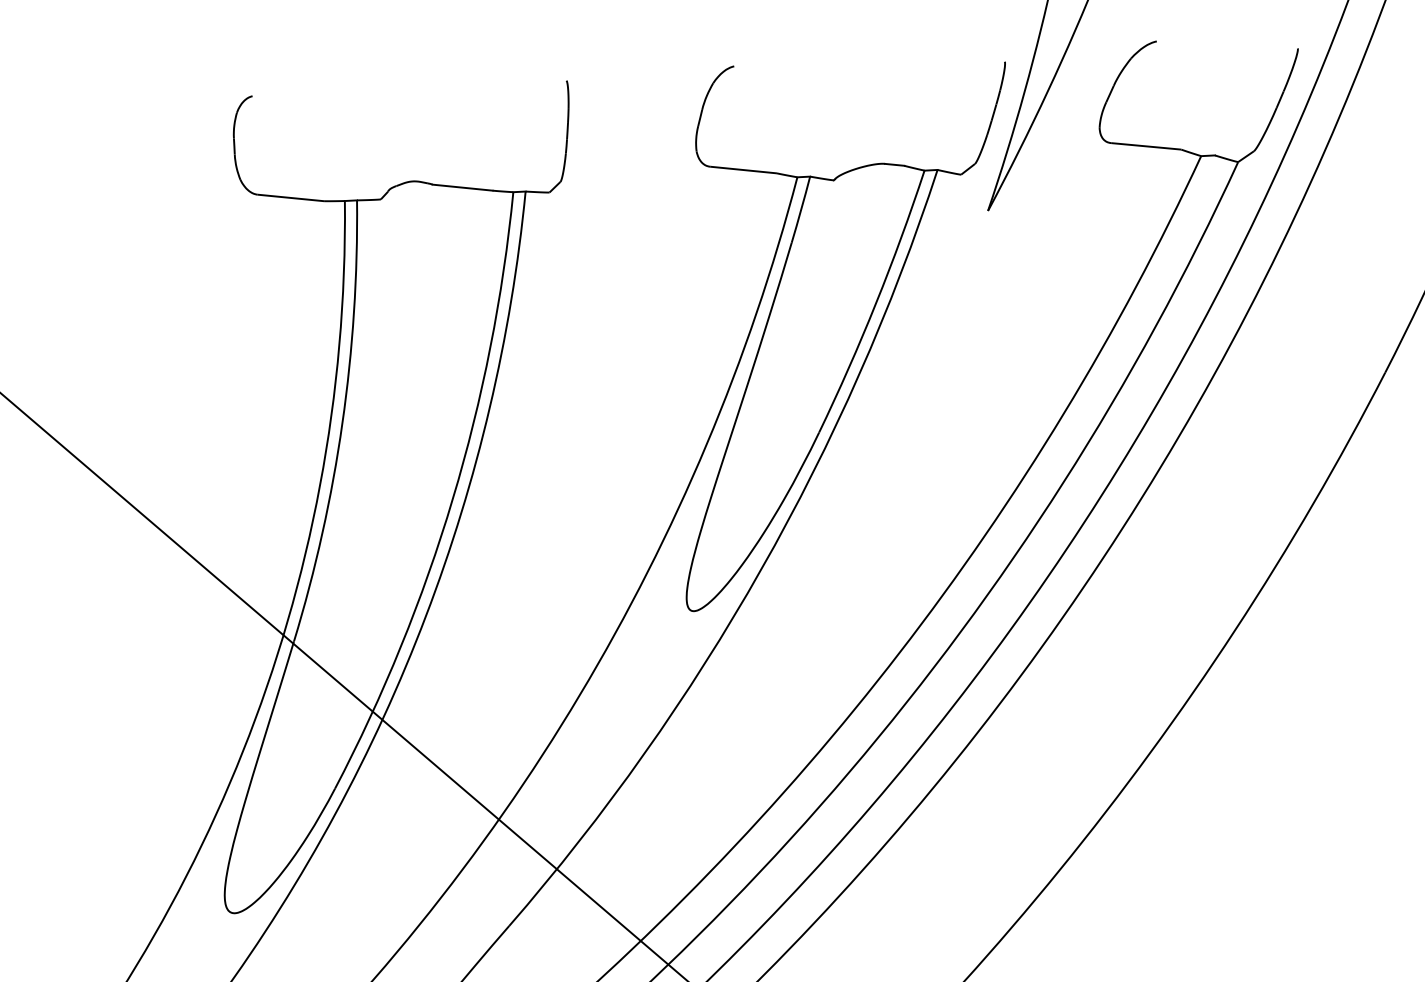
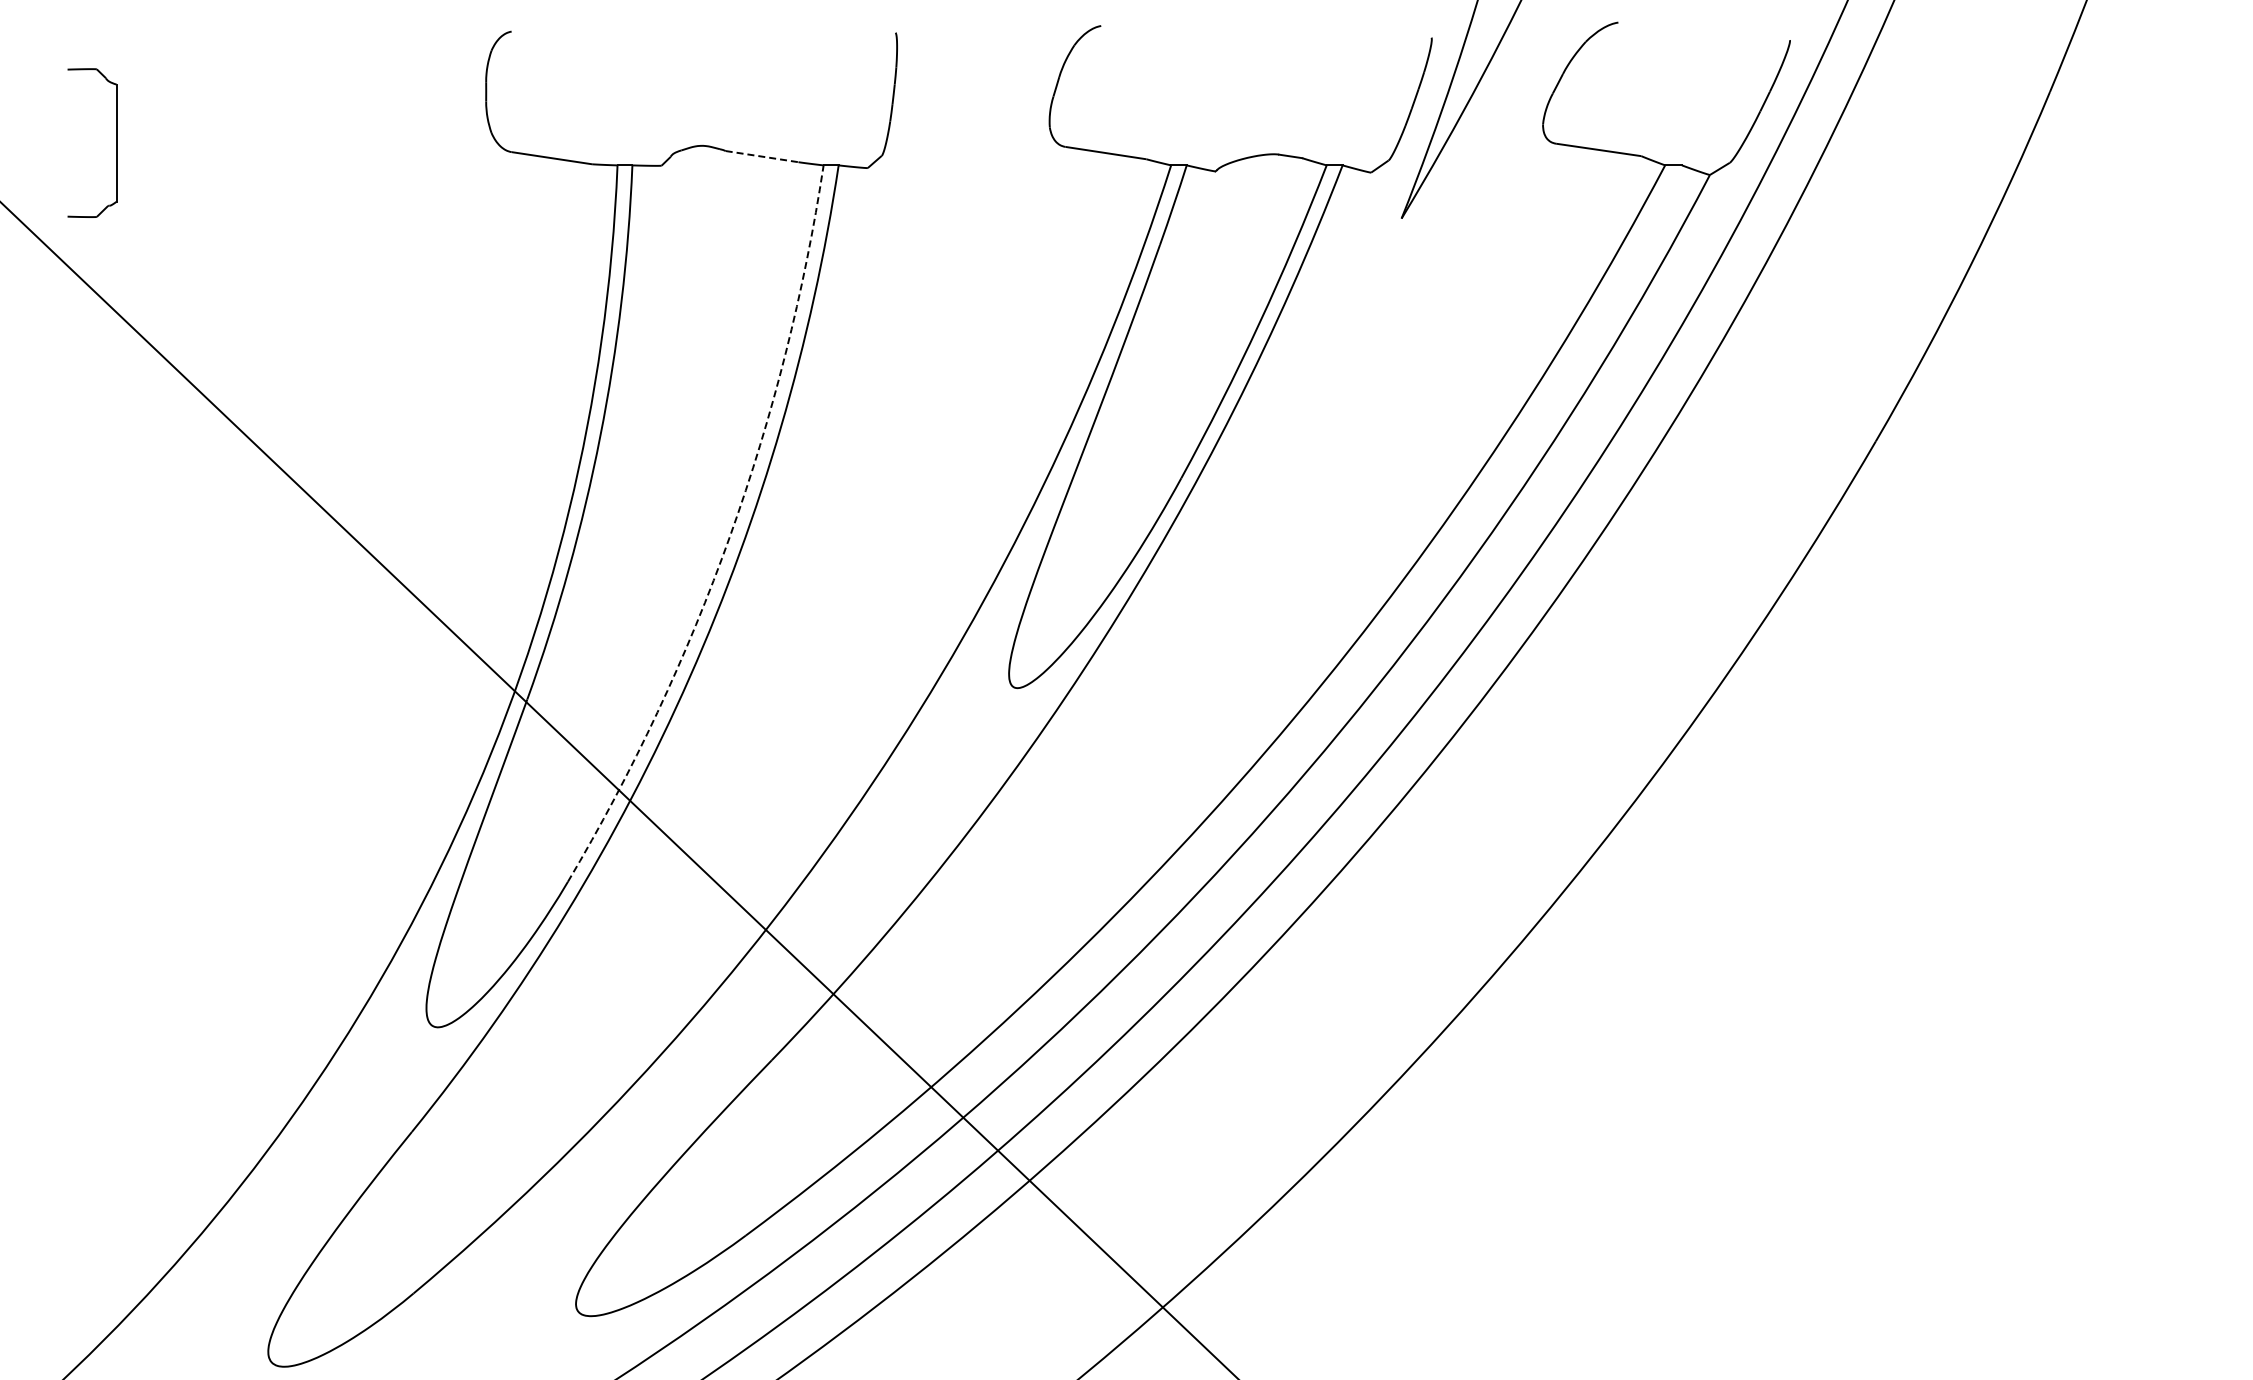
line: (462, 187) -> (762, 156), solid -> dashed
arc: (453, 498) -> (730, 535), solid -> dashed

